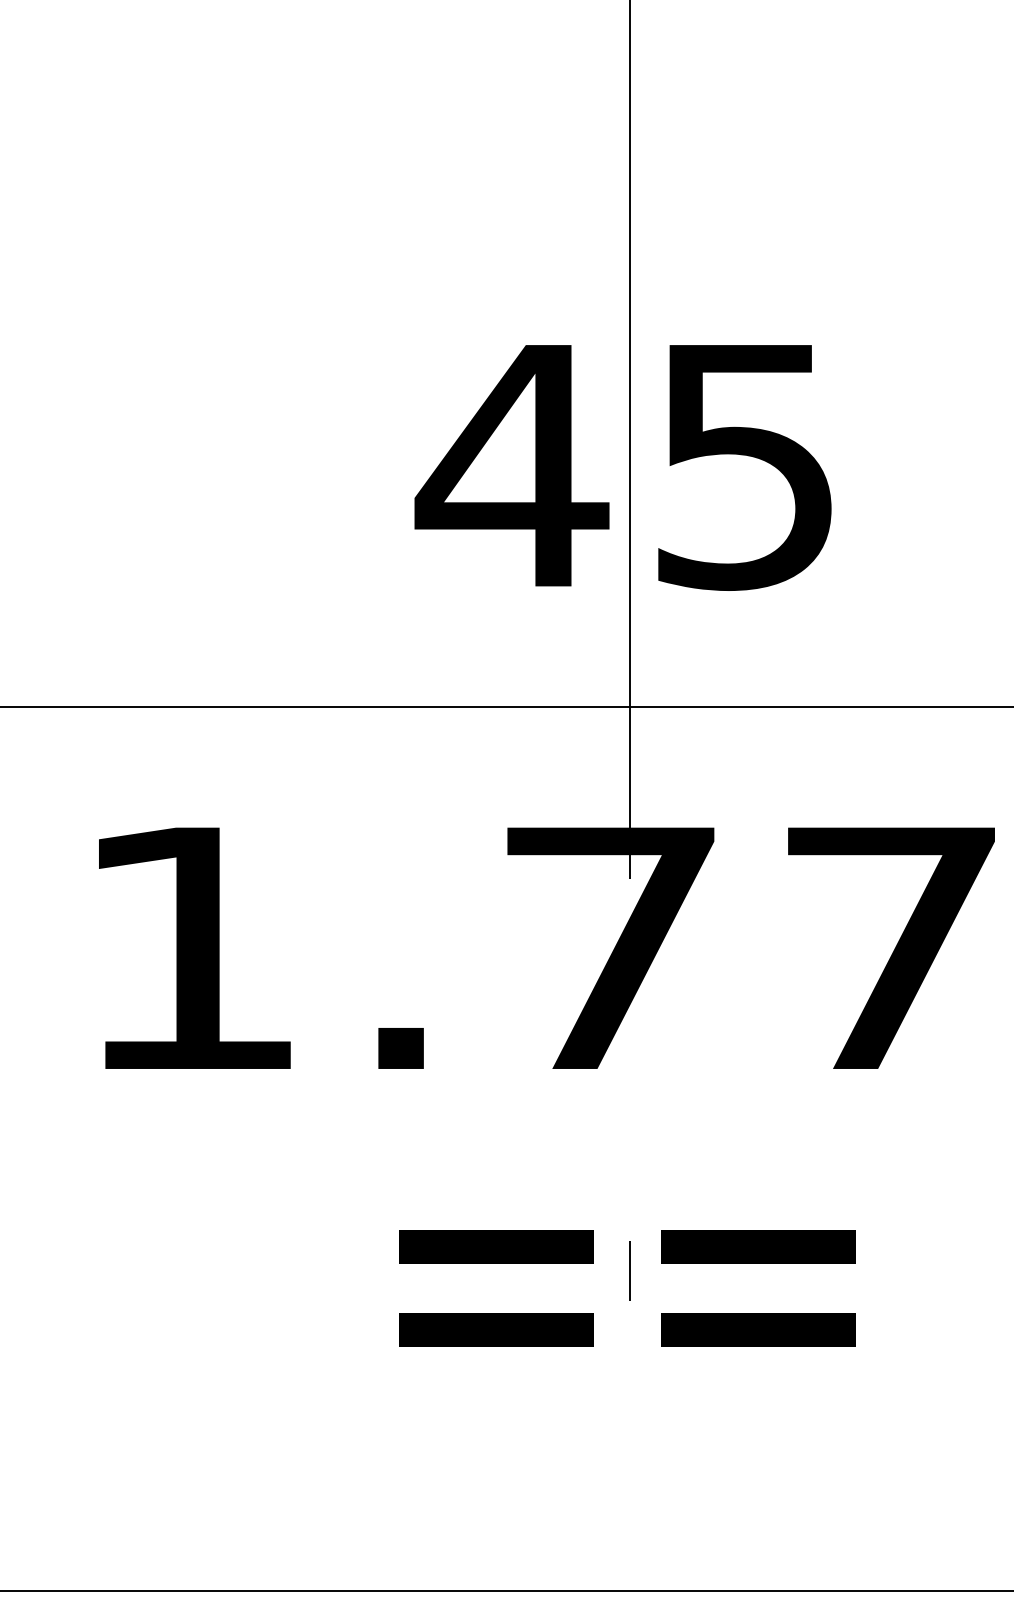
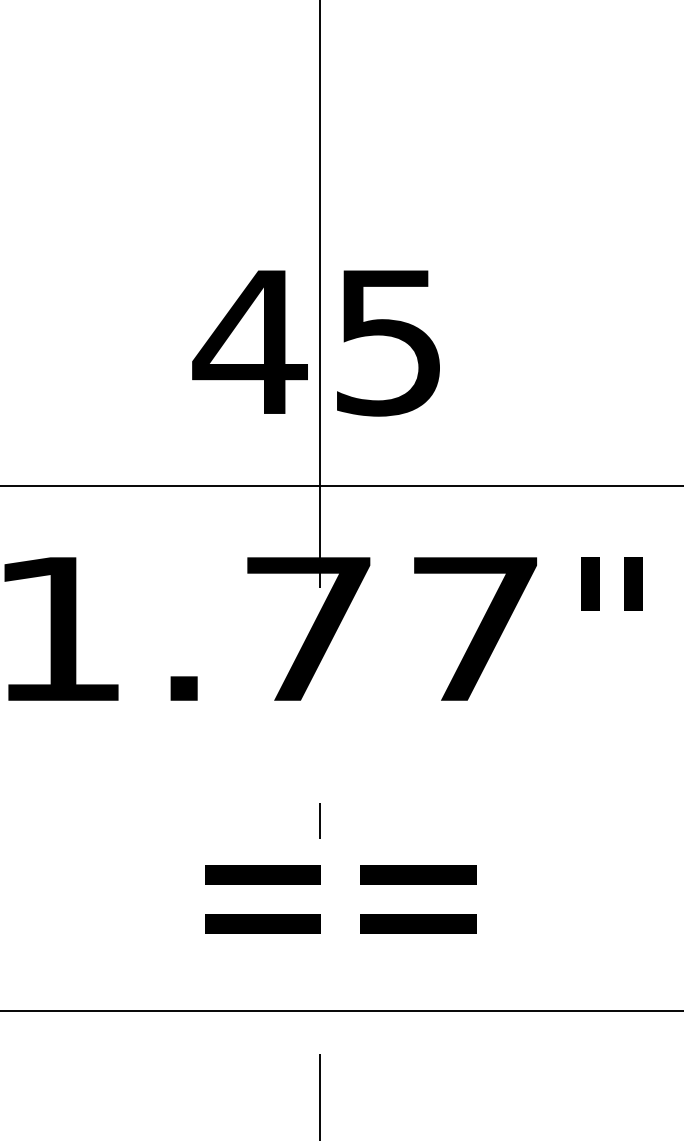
text: (627, 1288) -> (340, 899), moved

